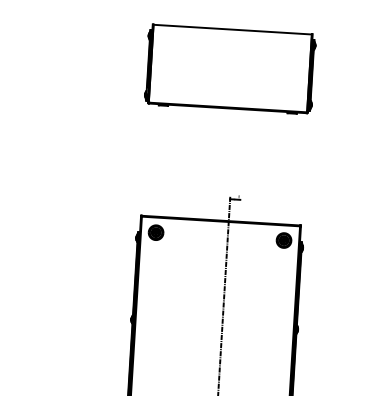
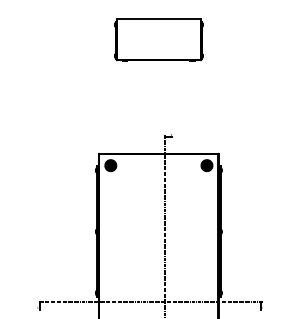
part: (229, 68) -> (158, 39), size x0.7

